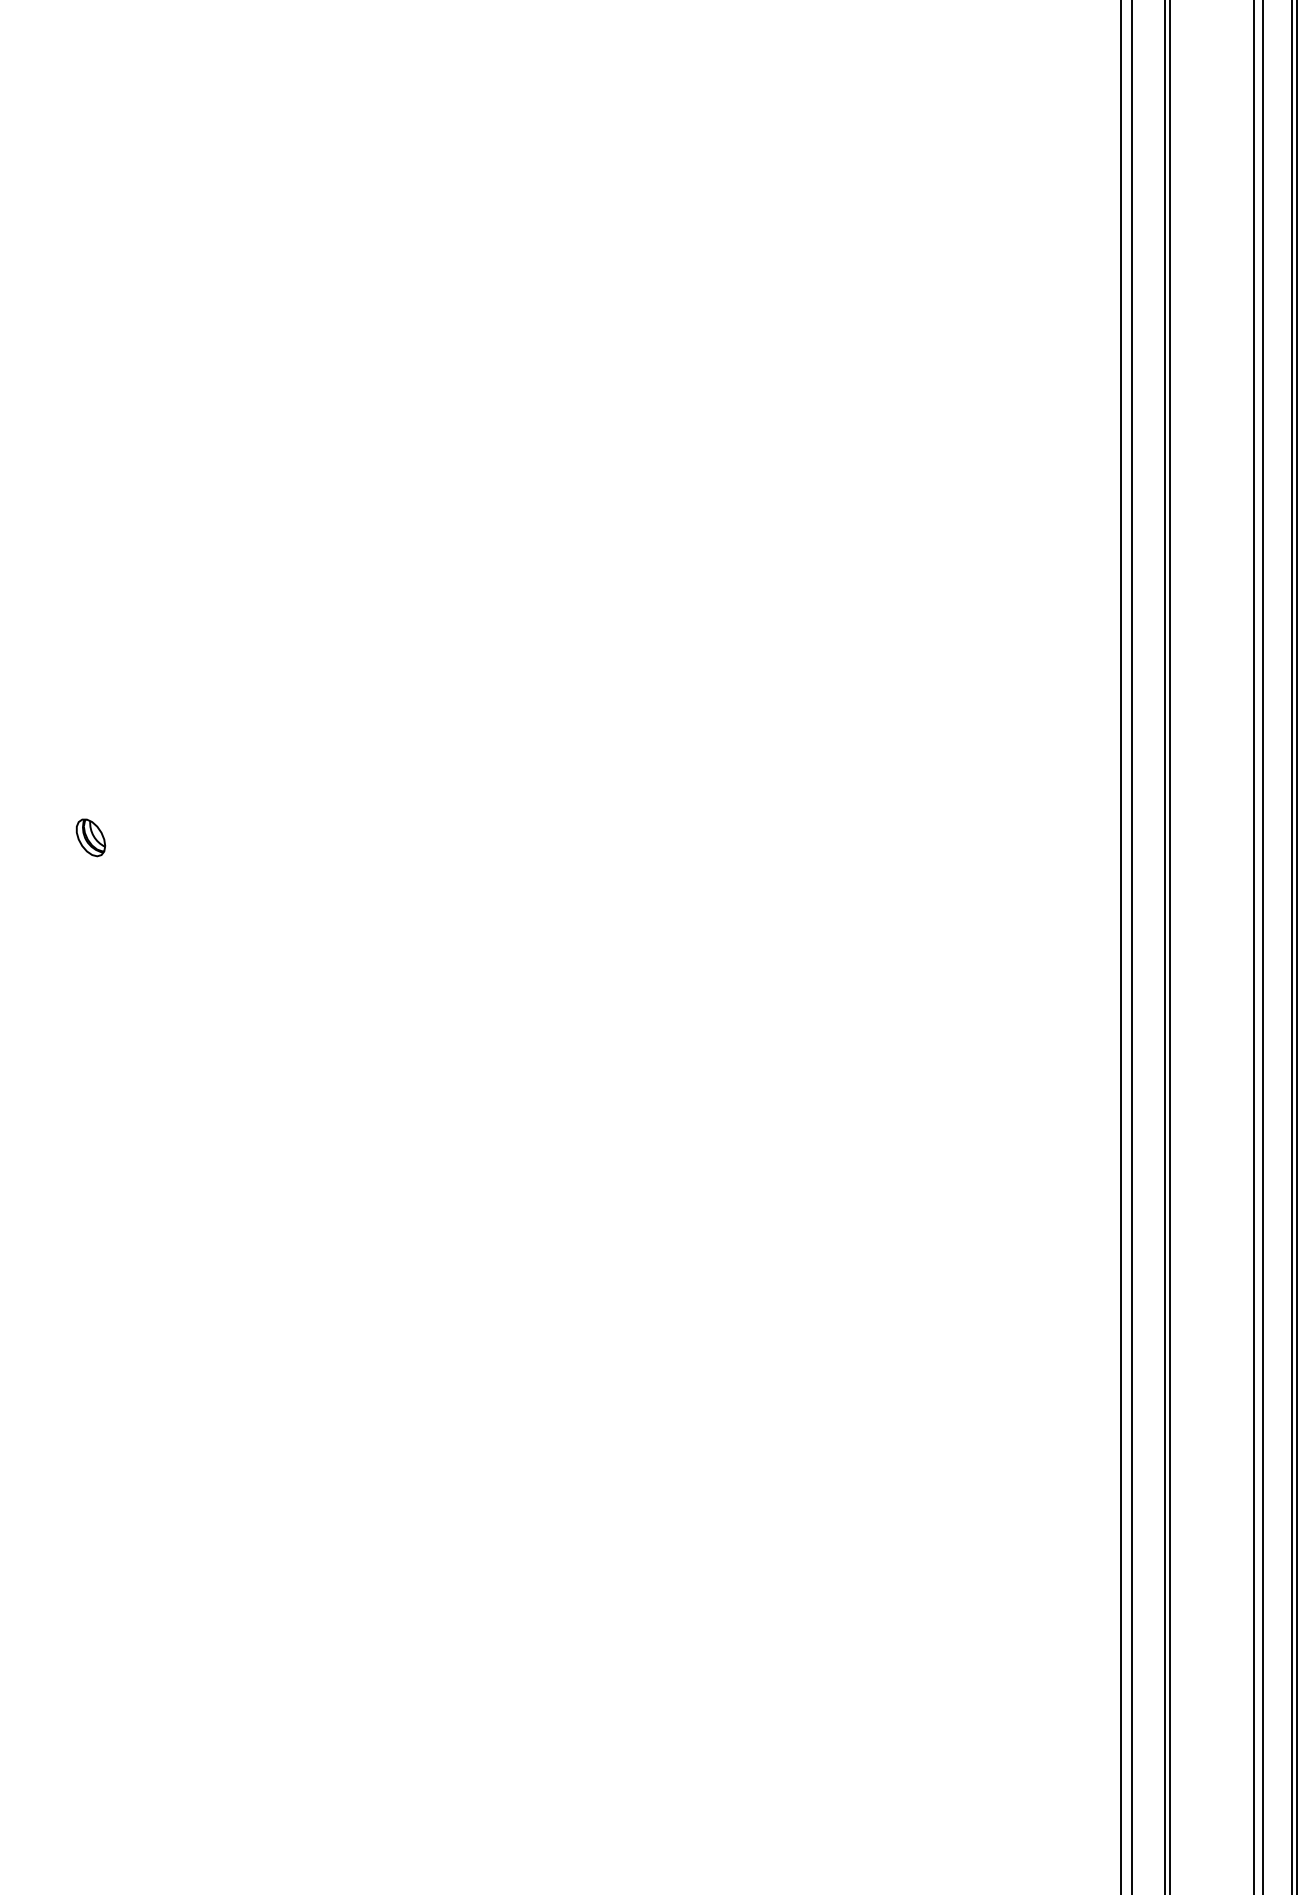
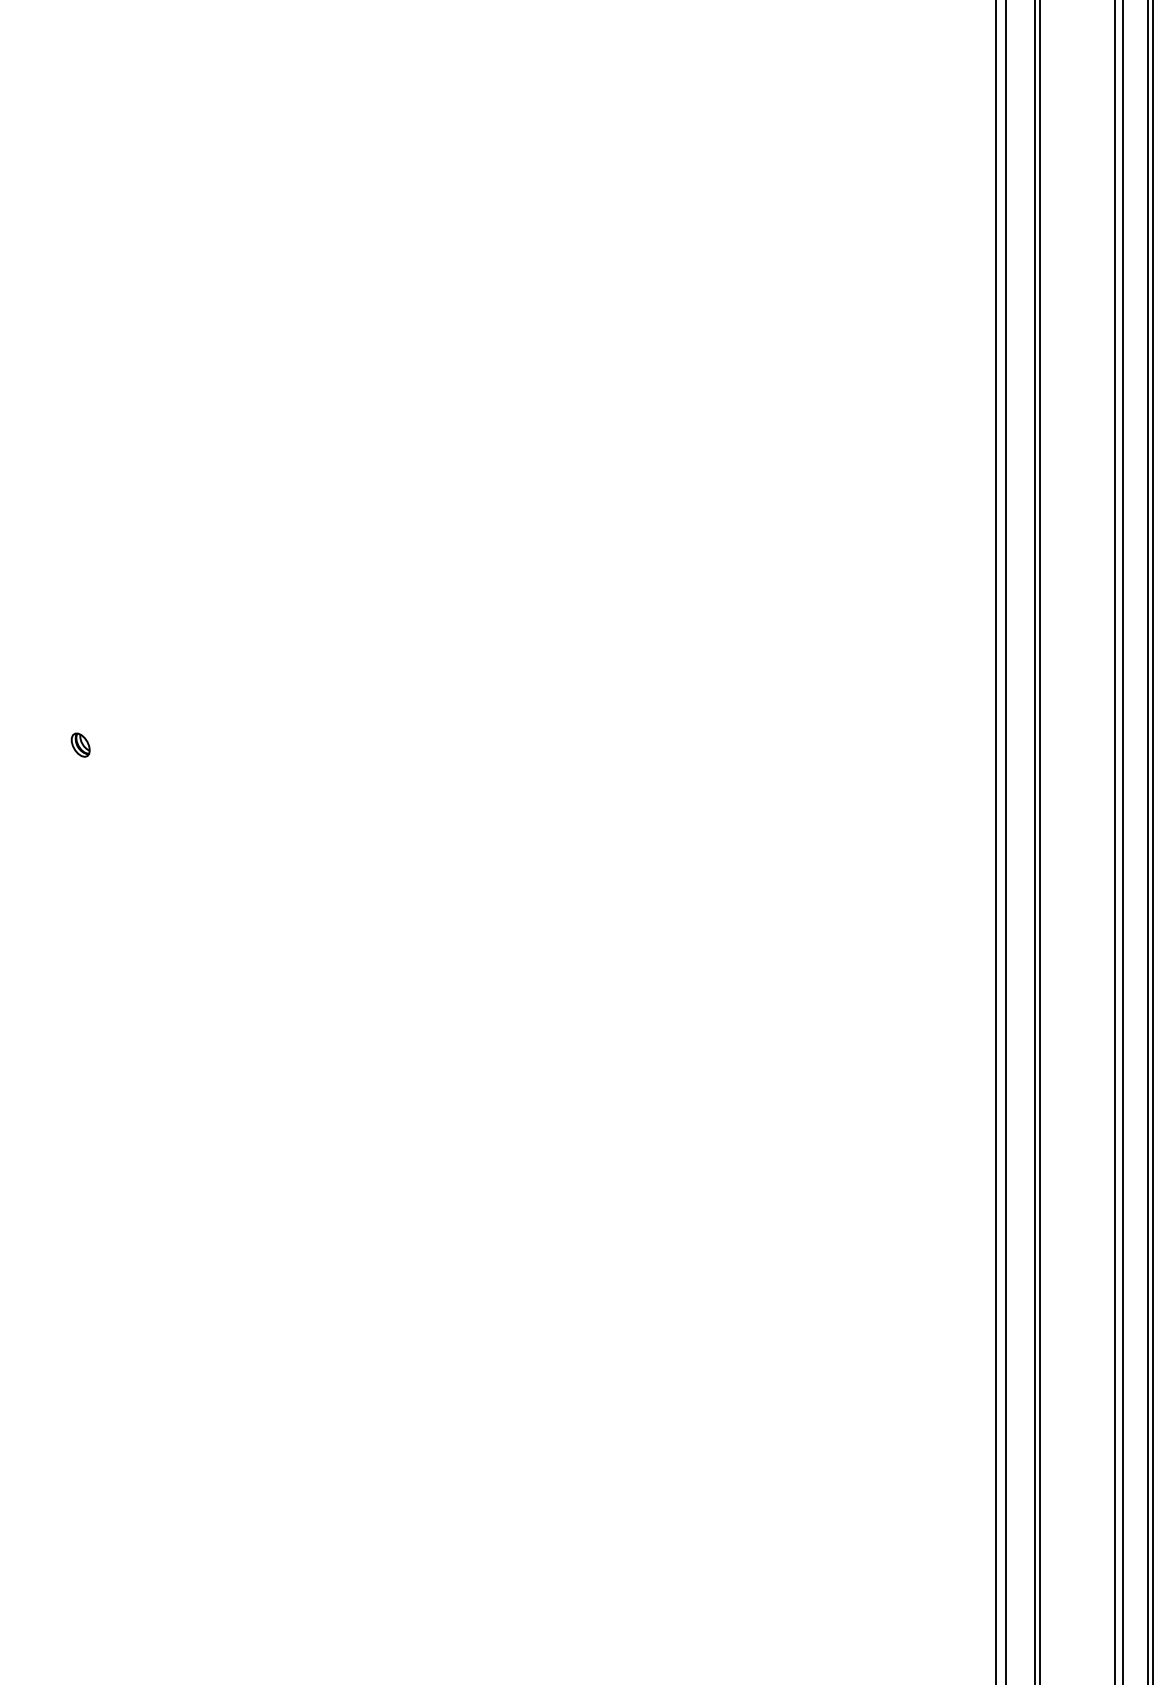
part: (91, 838) -> (81, 745), size x0.71

